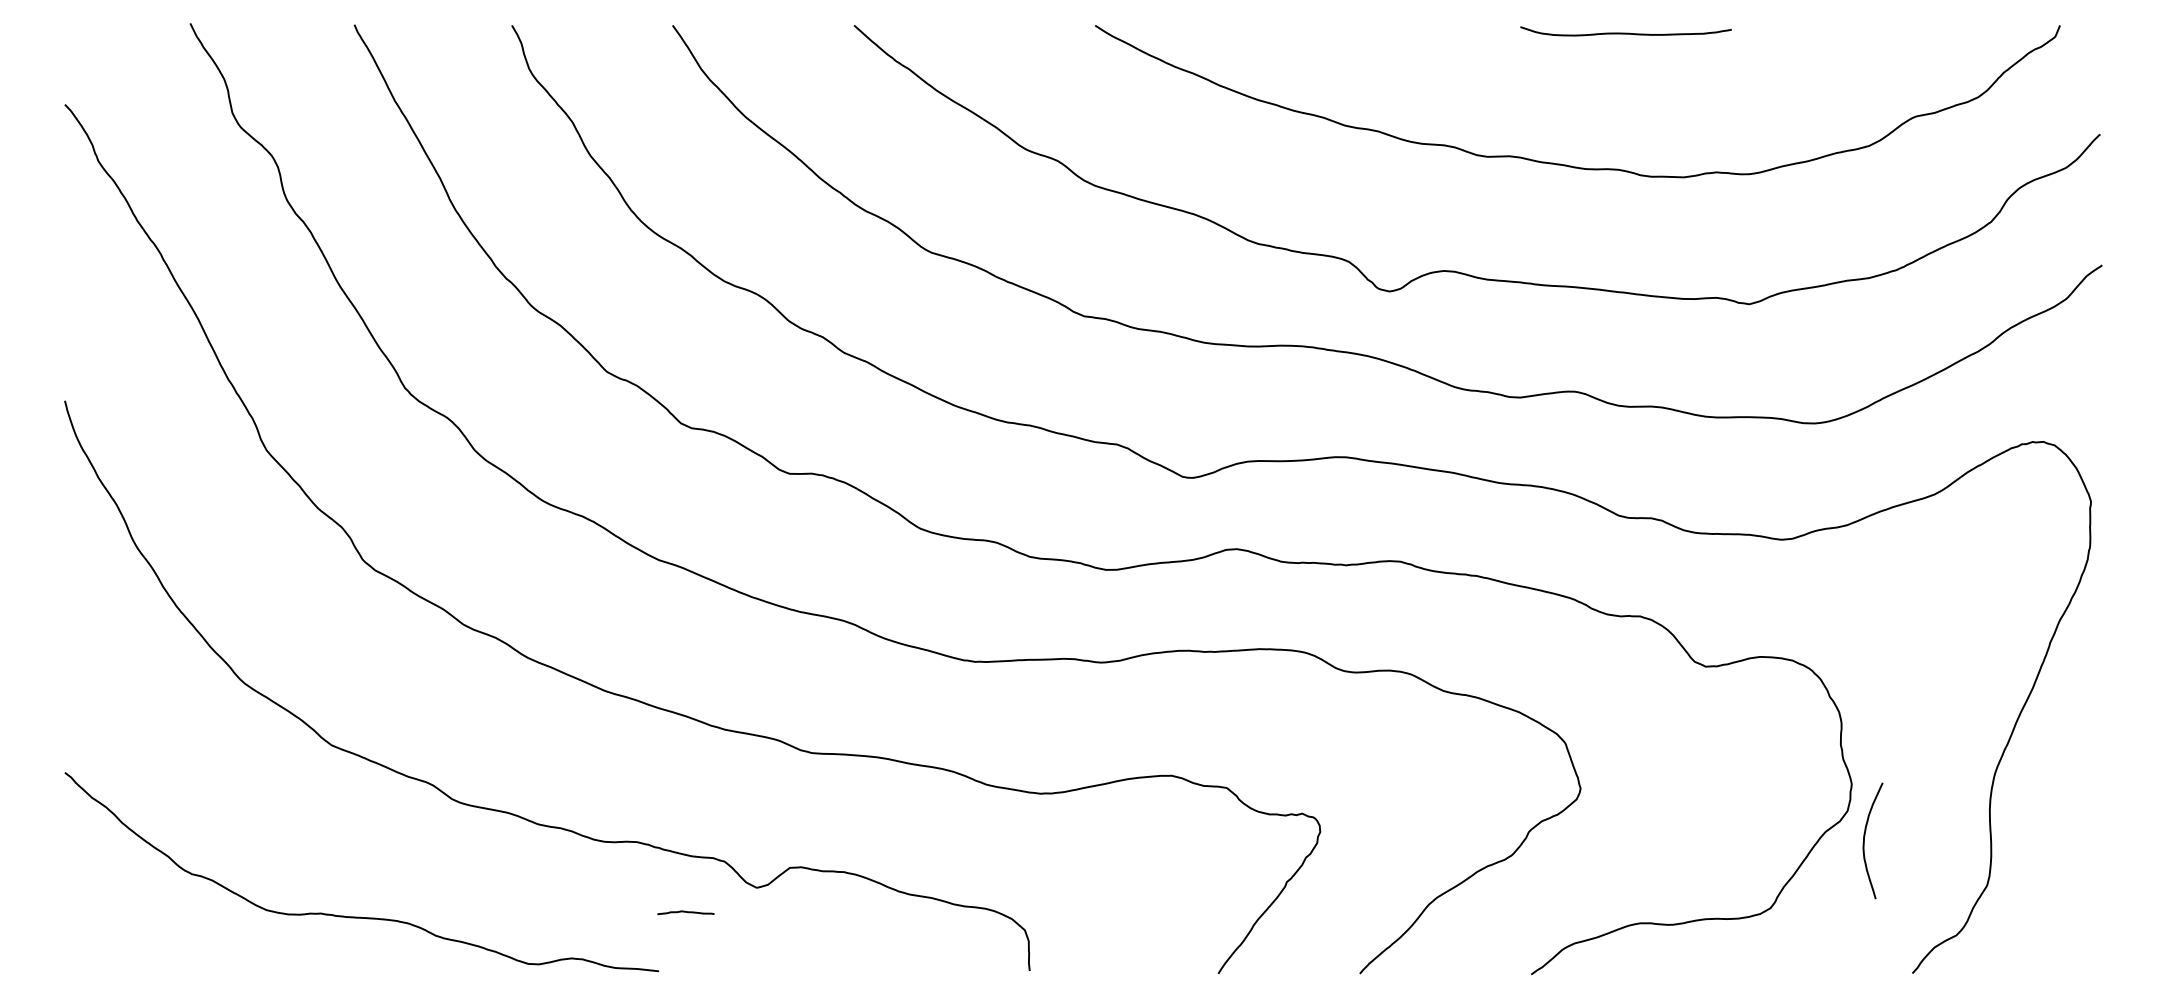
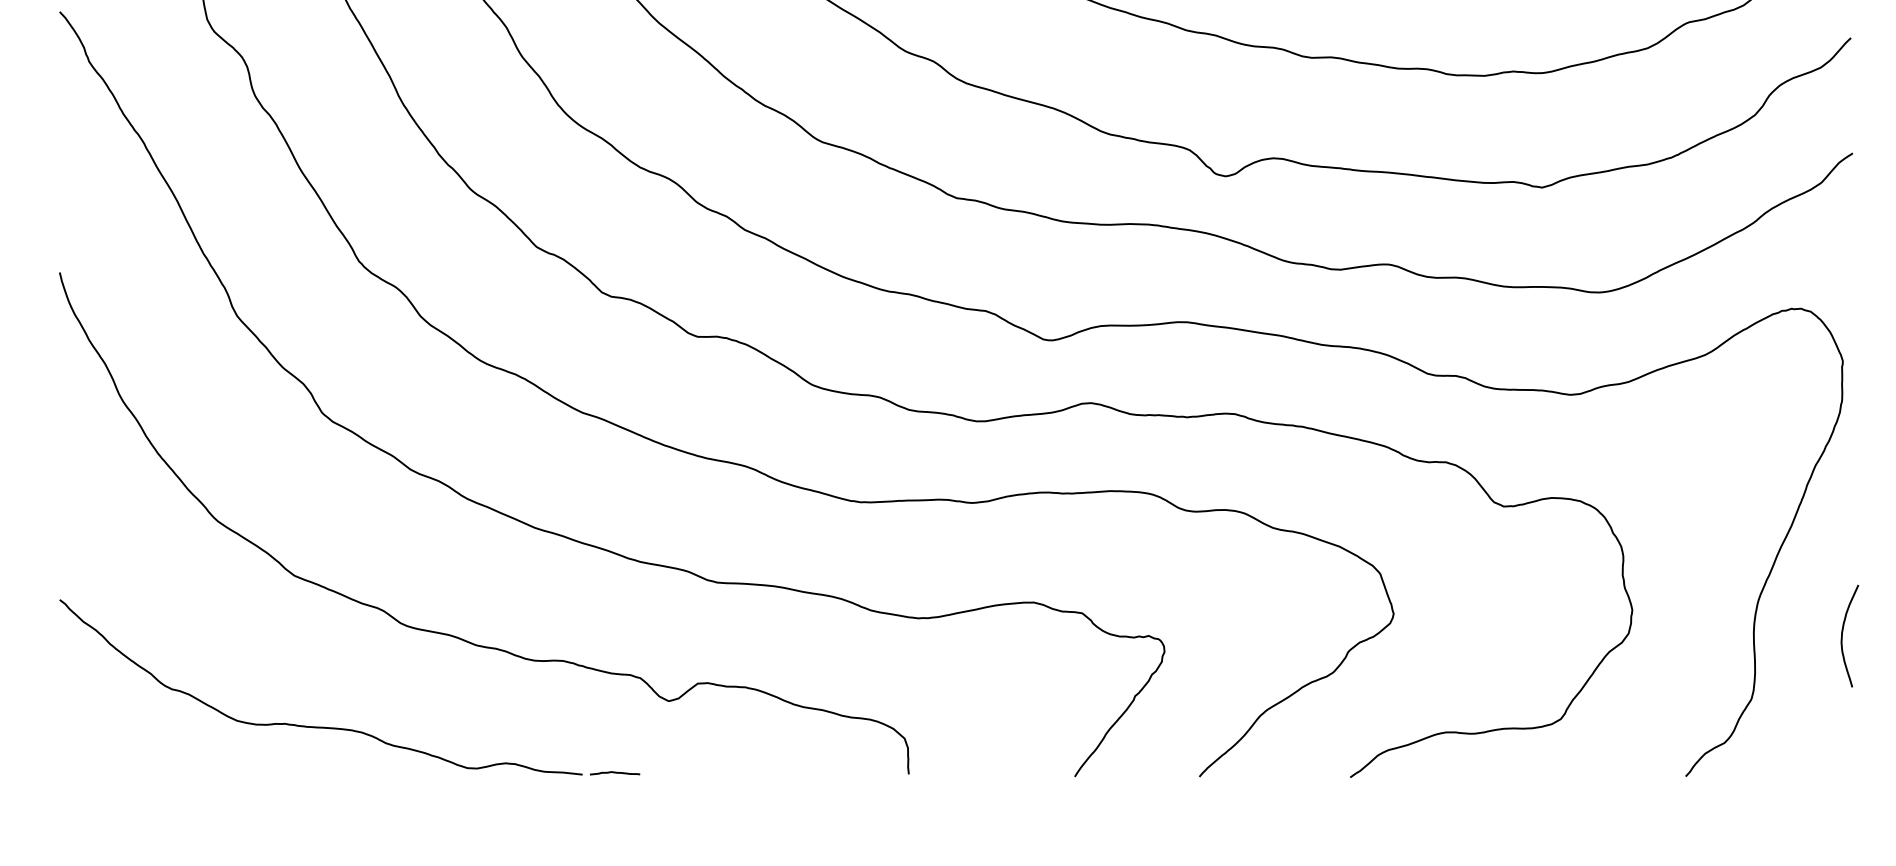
curve: (1864, 840) -> (1842, 635), moved
curve: (685, 912) -> (614, 773), moved

